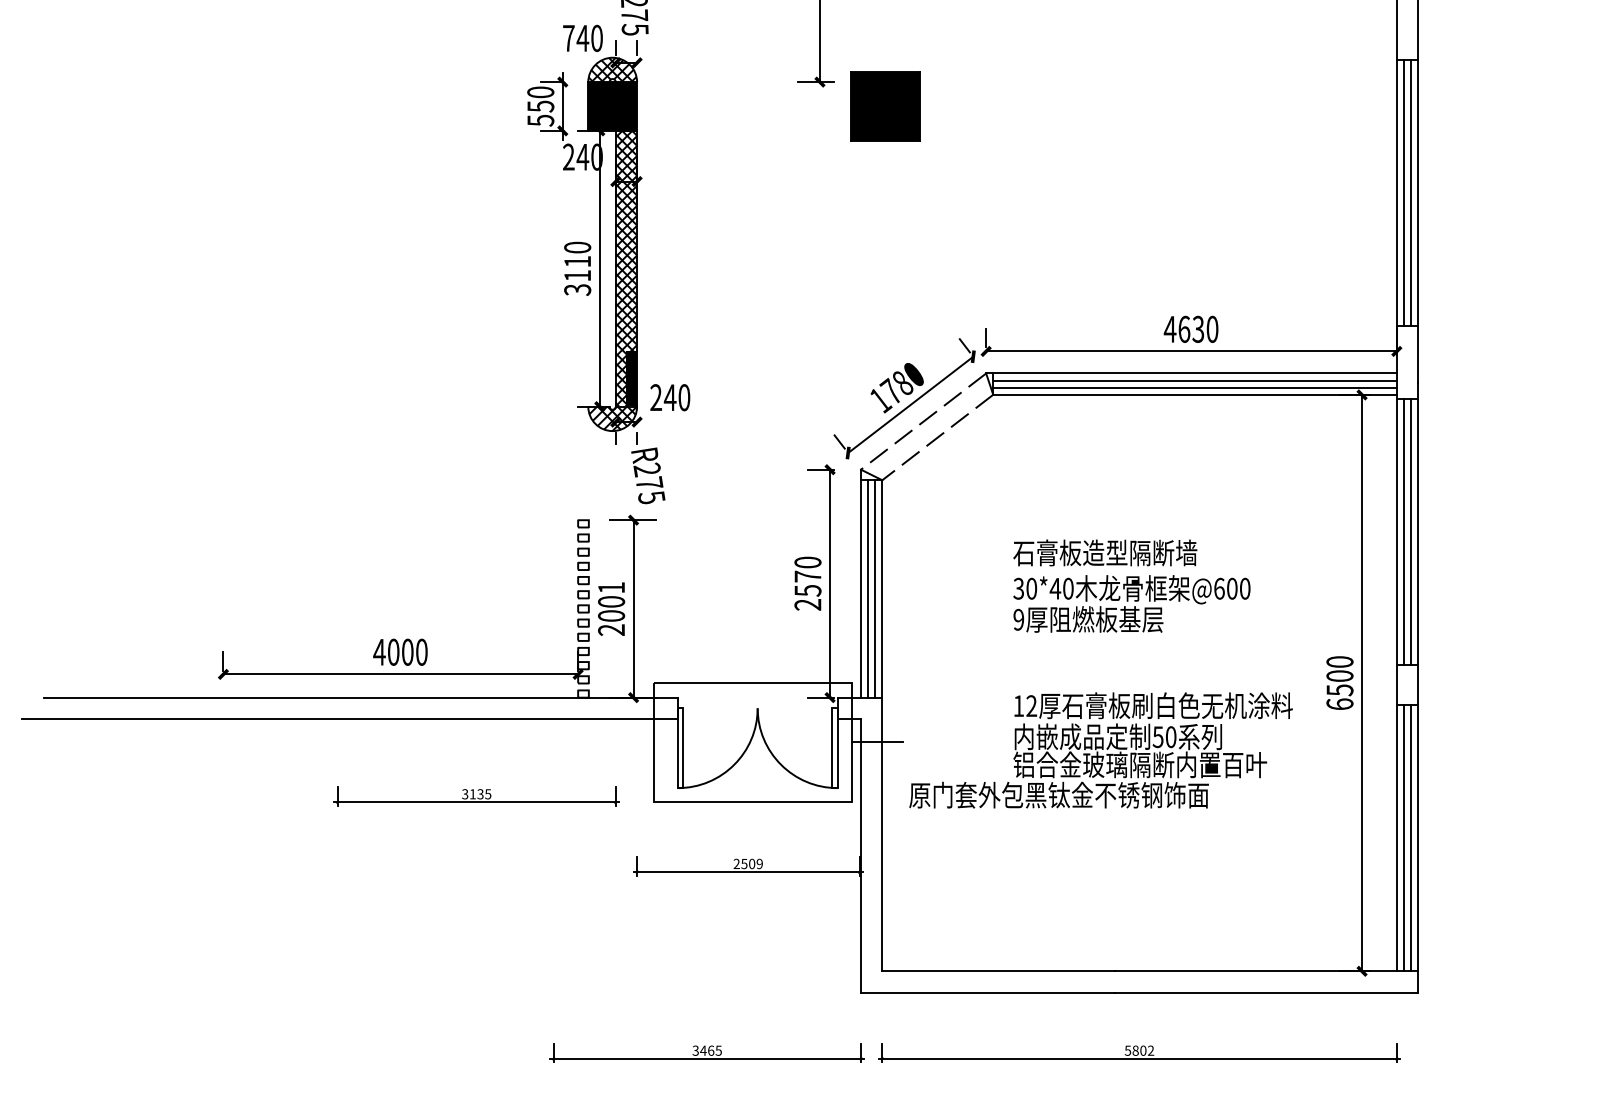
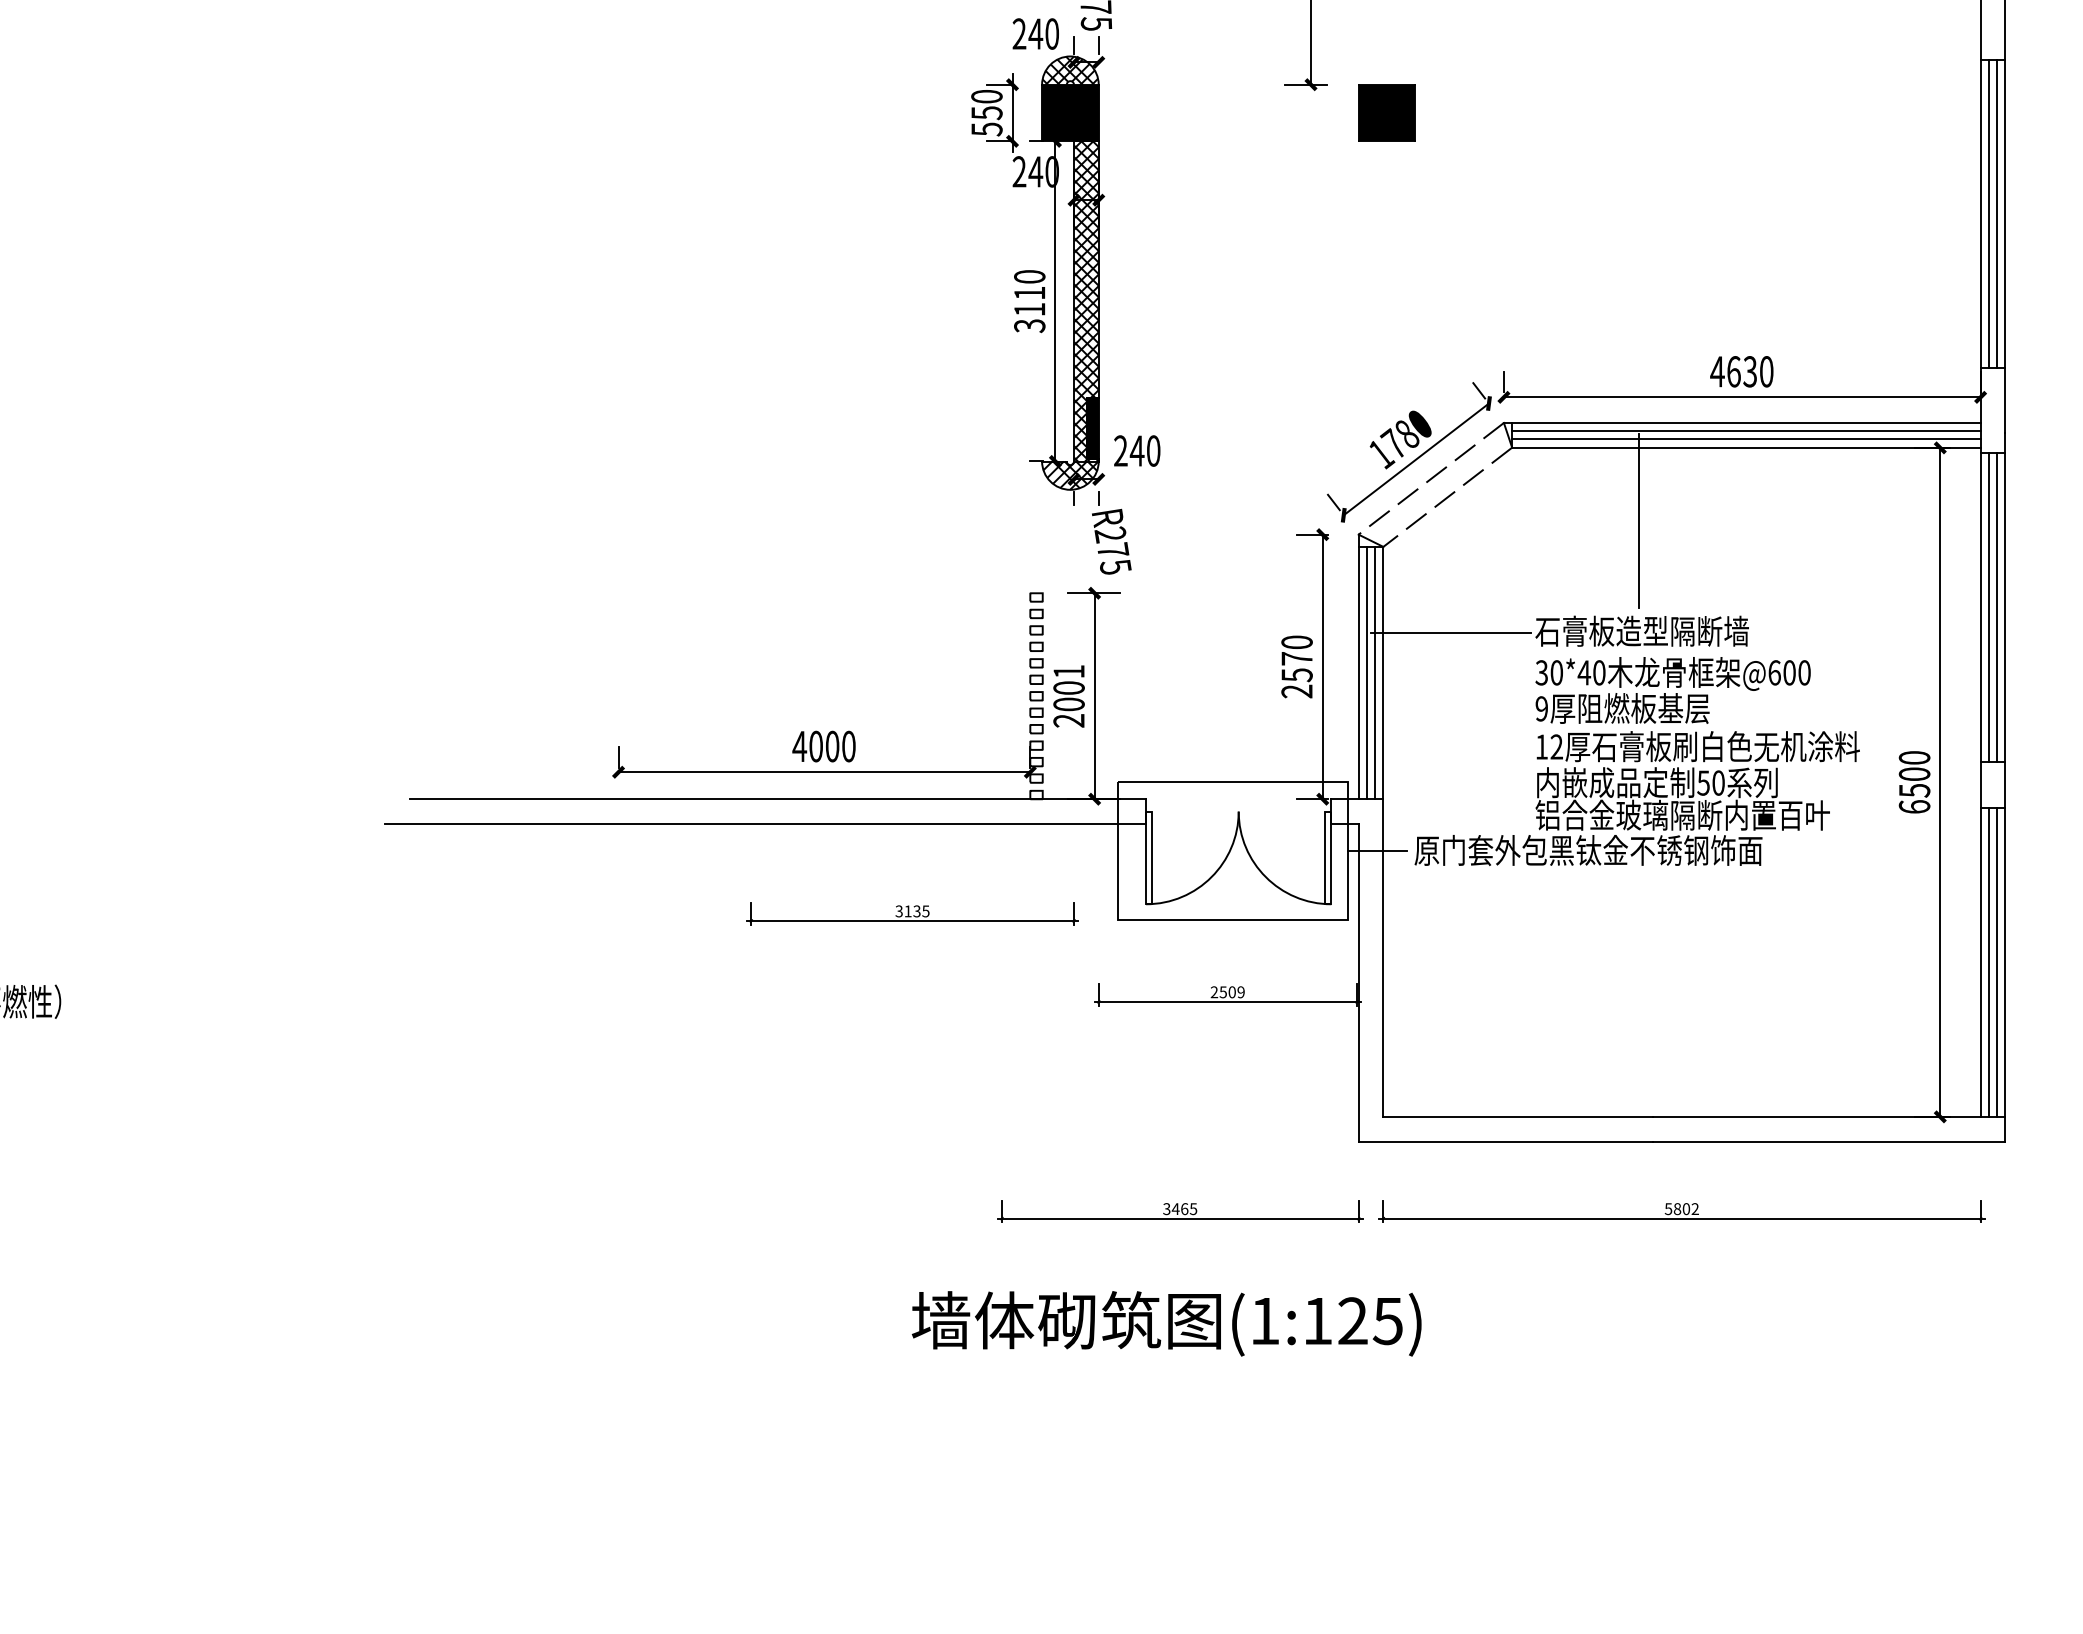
text: (568, 37) -> (1019, 33), 740 -> 240
part: (885, 106) -> (1386, 112), size x0.71
line: (1102, 458) -> (1639, 521), added
line: (940, 554) -> (1450, 633), added
text: (1100, 750) -> (1636, 798), moved

